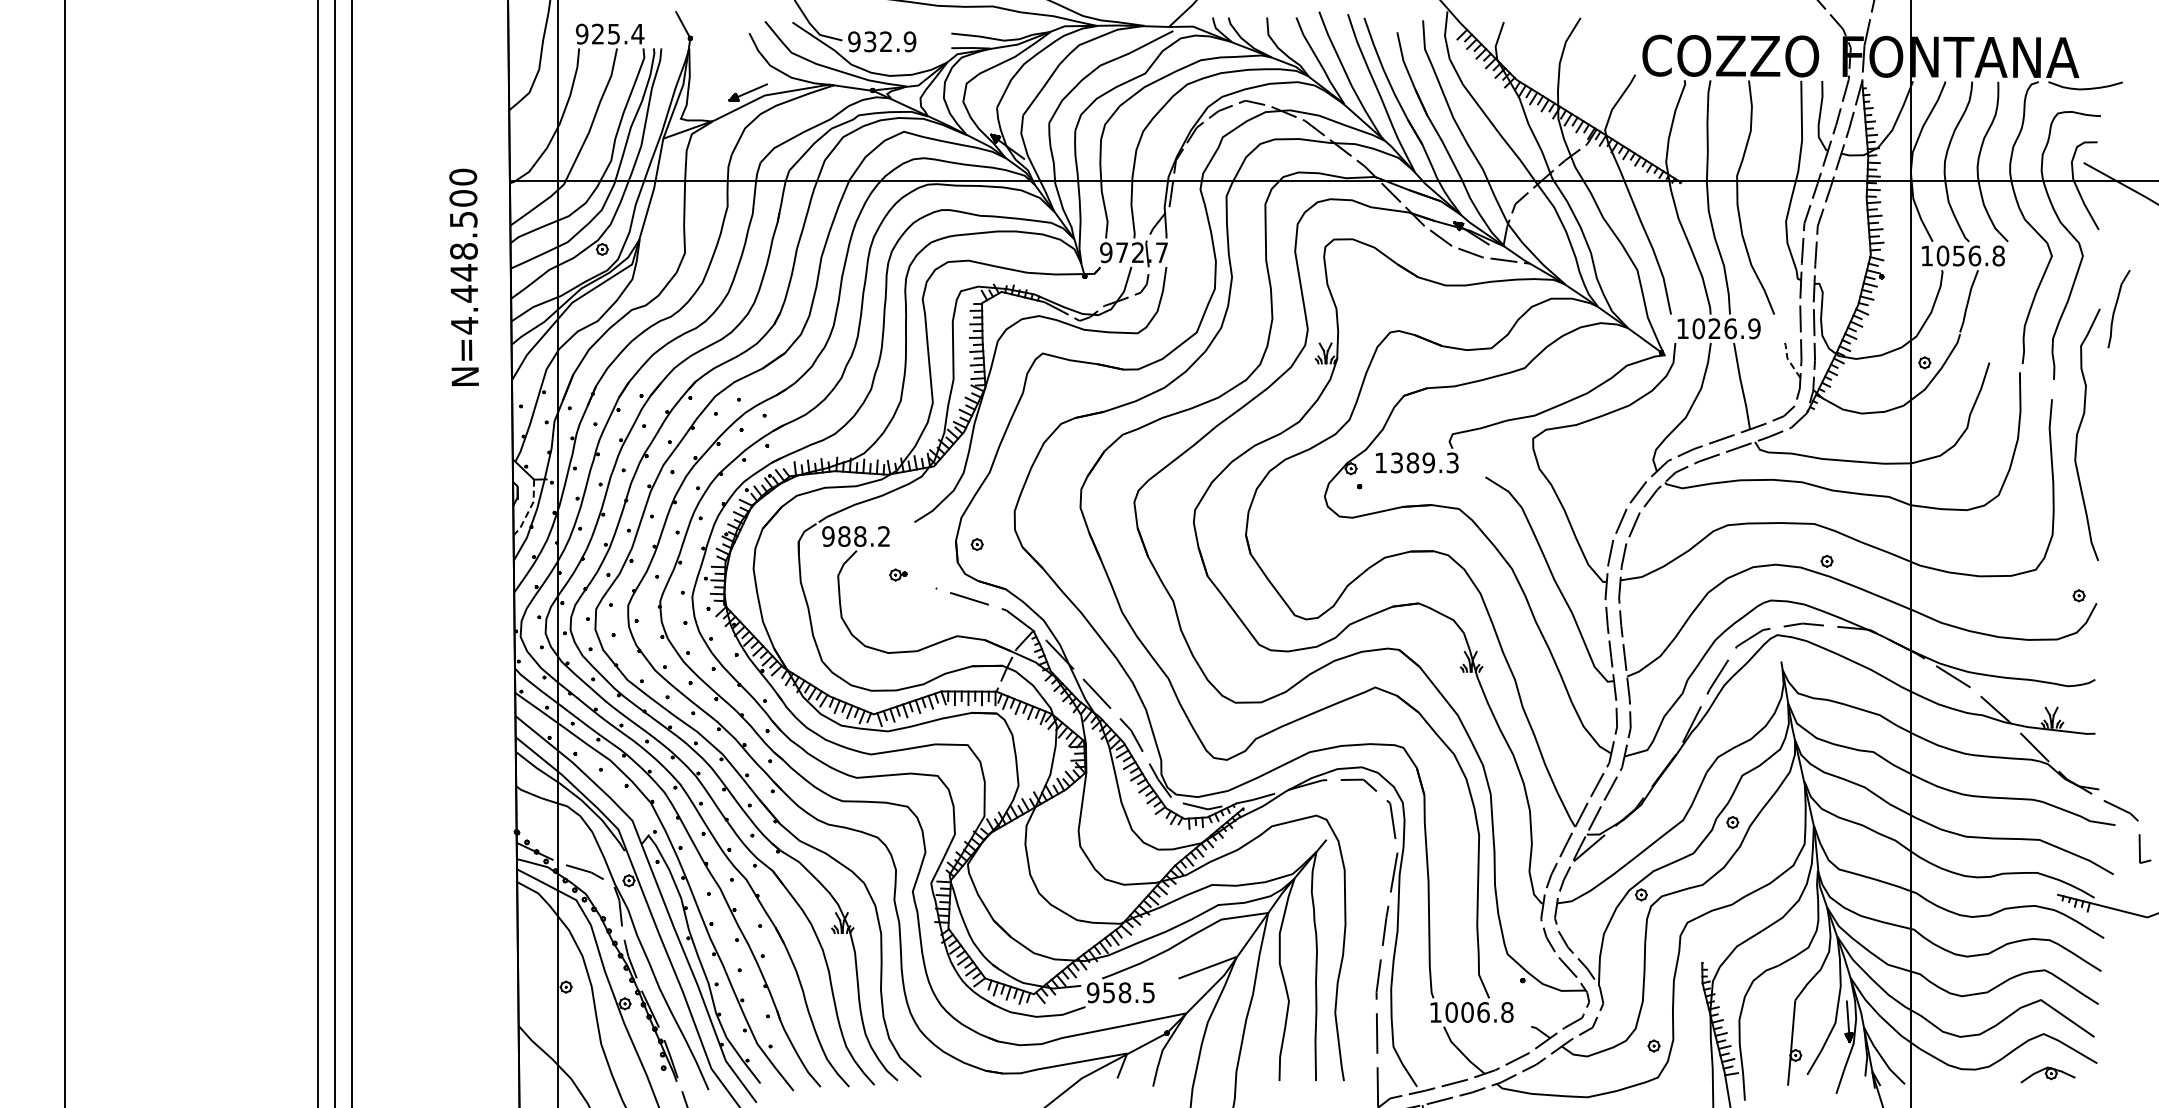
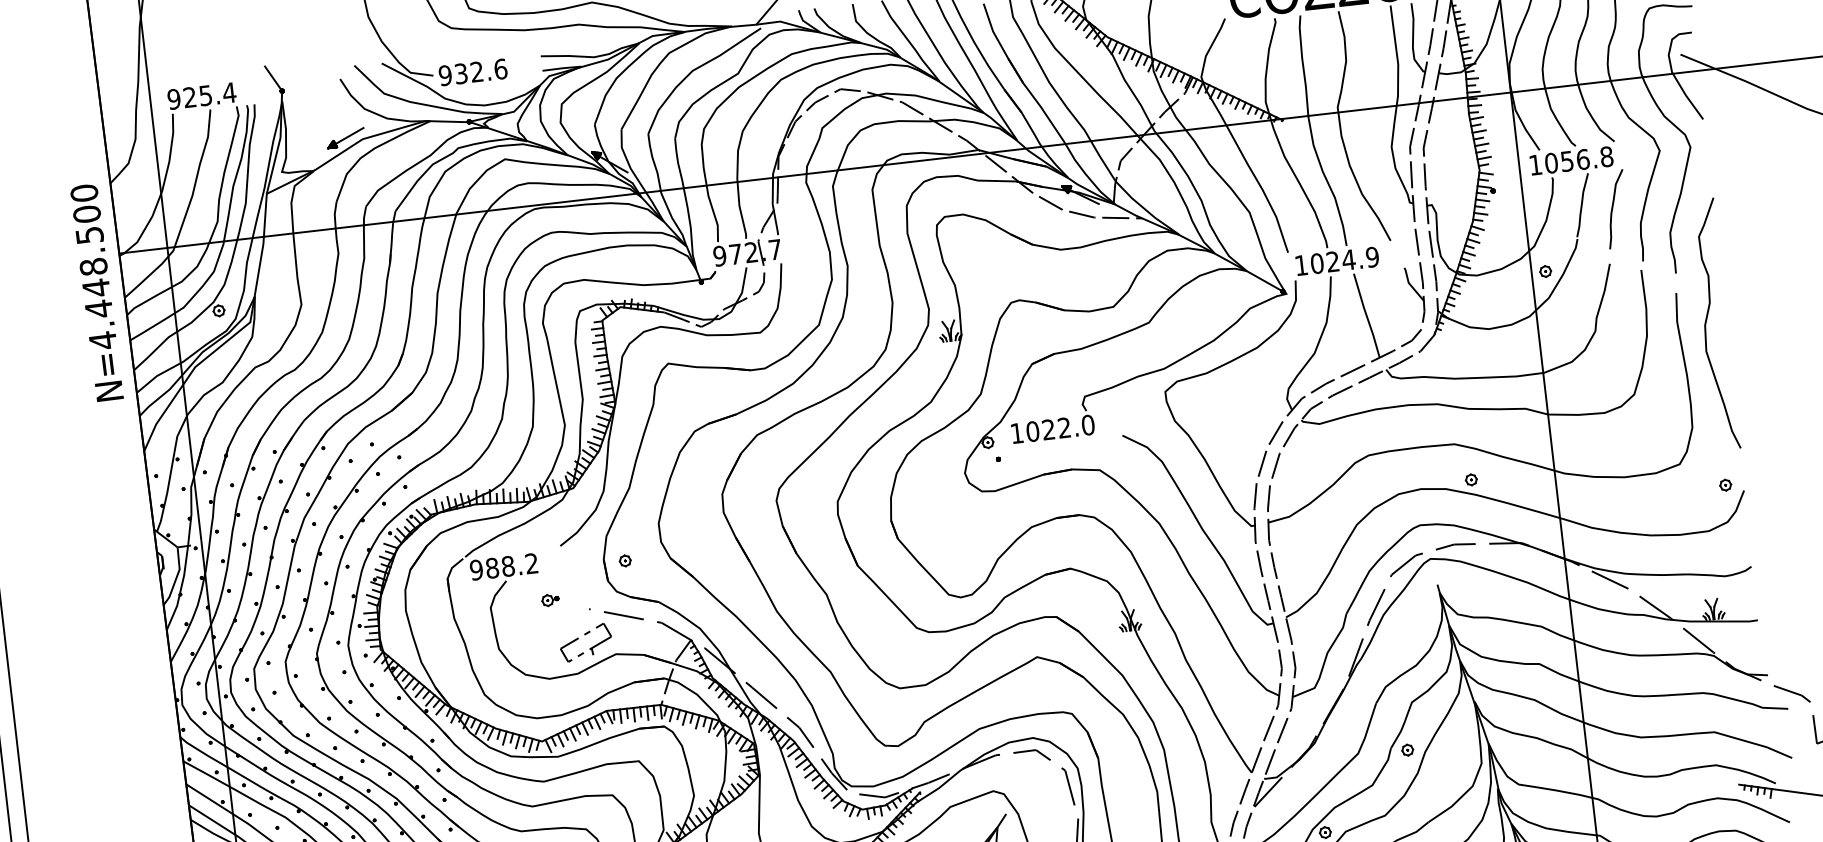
text: (909, 41) -> (500, 68), 932.9 -> 932.6
text: (463, 277) -> (96, 292), moved
curve: (2116, 307) -> (1613, 207), moved
text: (1730, 328) -> (1348, 259), 1026.9 -> 1024.9
line: (1788, 360) -> (1410, 284), dashed -> solid
text: (1424, 462) -> (1060, 427), 1389.3 -> 1022.0
line: (529, 509) -> (176, 577), dashed -> solid
part: (931, 627) -> (589, 648), added

